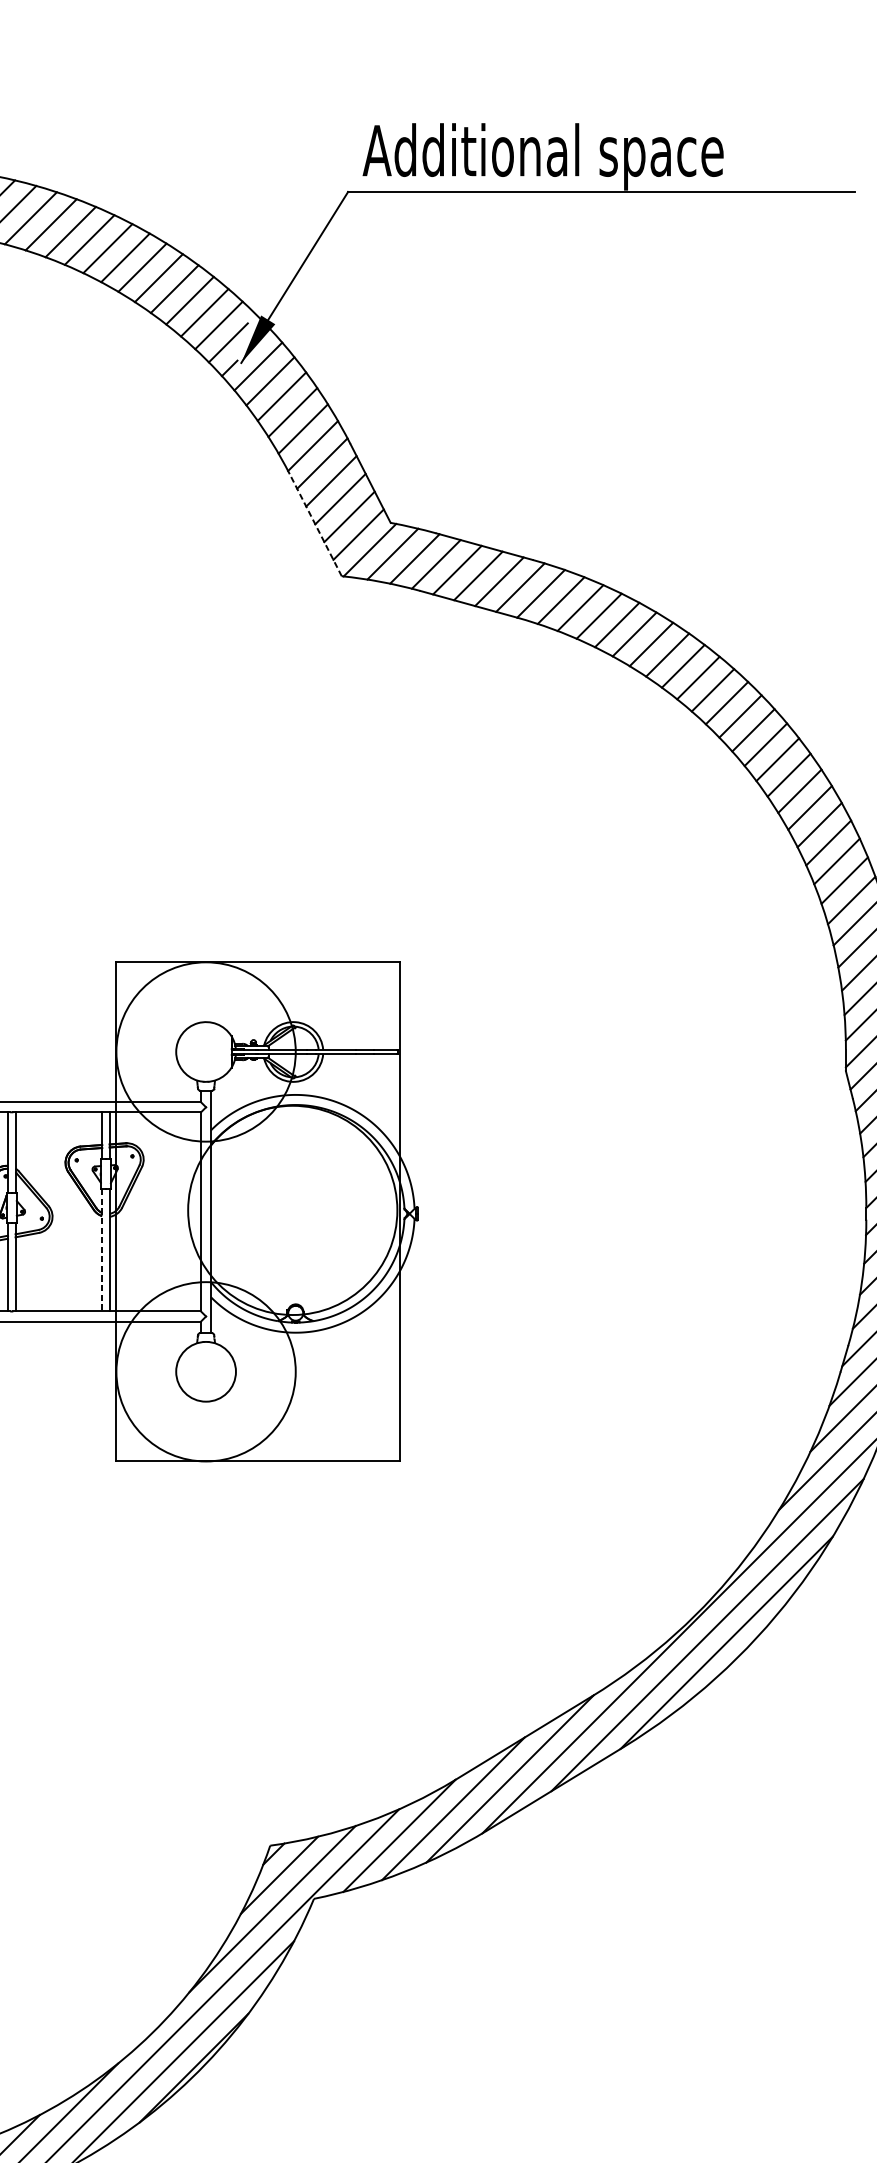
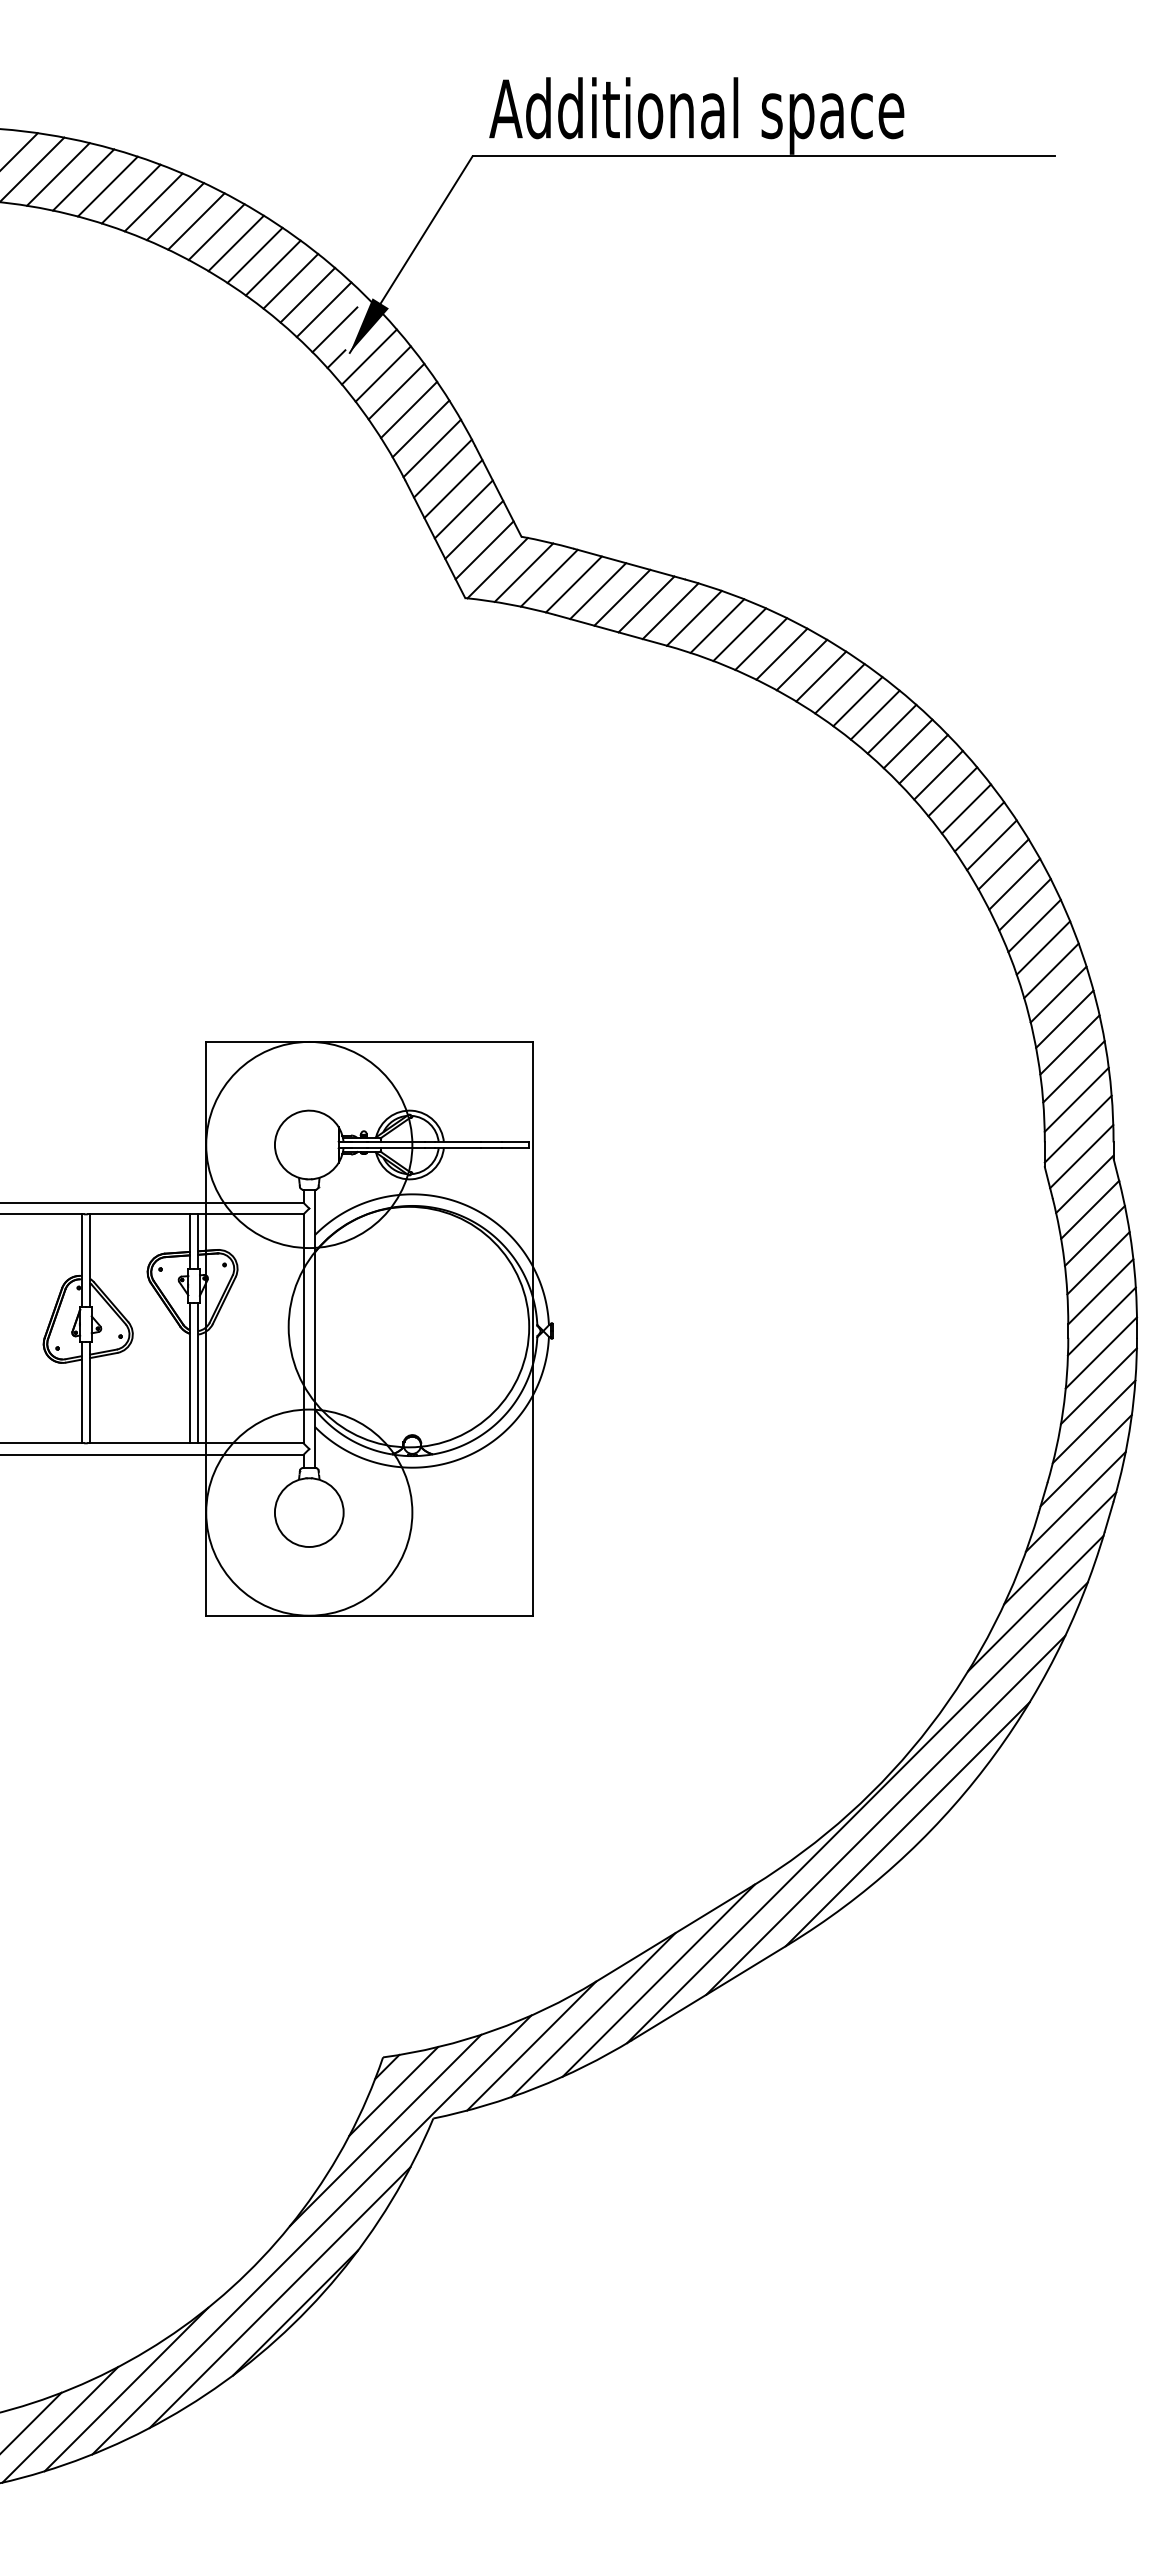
line: (315, 525) -> (435, 539), dashed -> solid
line: (101, 1250) -> (189, 1373), dashed -> solid

